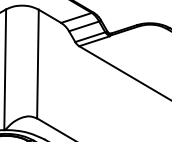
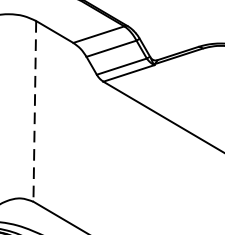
line: (37, 64) -> (34, 112), solid -> dashed

